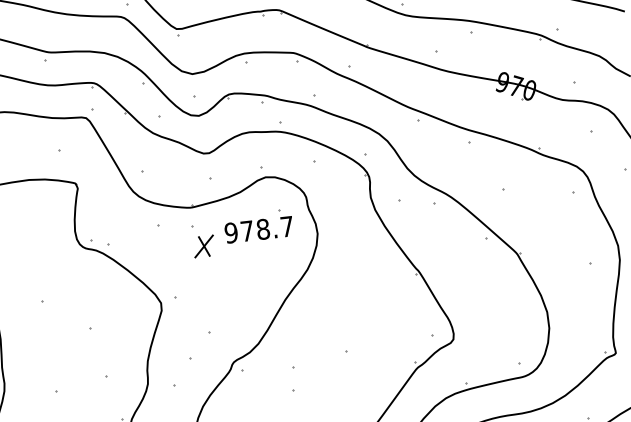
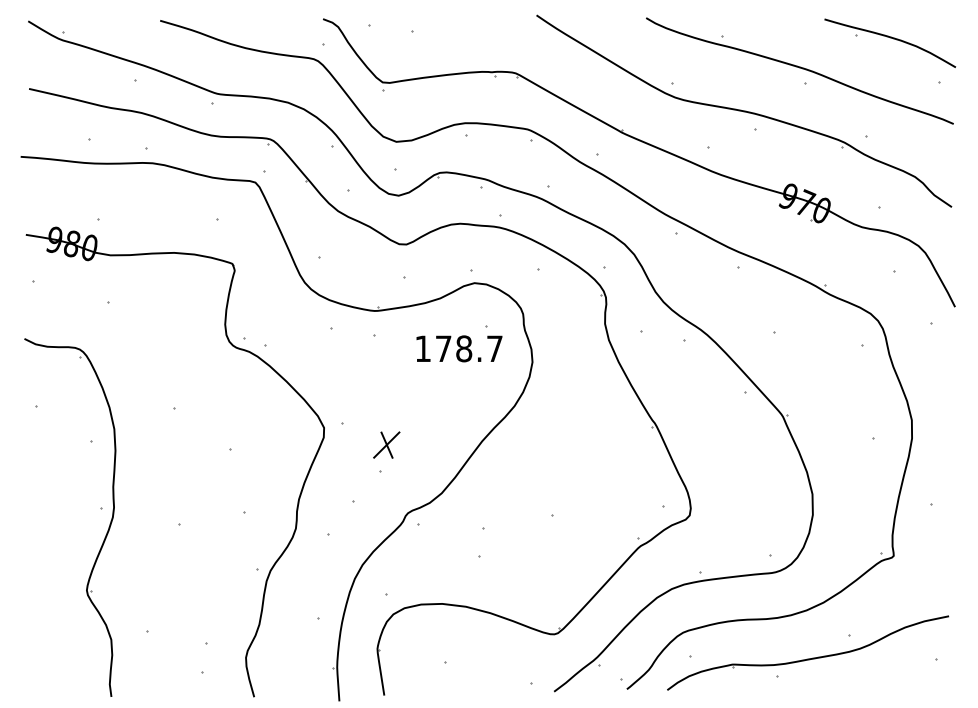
text: (231, 232) -> (423, 348), 978.7 -> 178.7
part: (203, 246) -> (386, 444), moved

